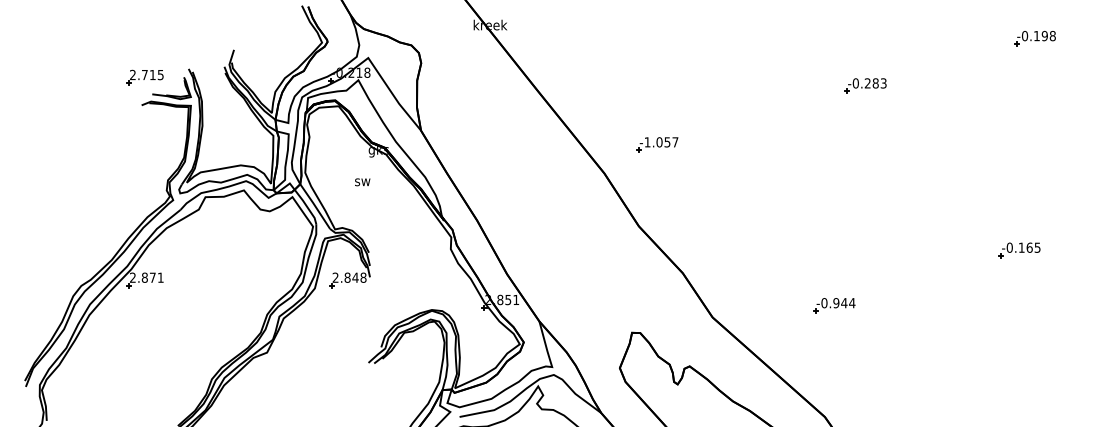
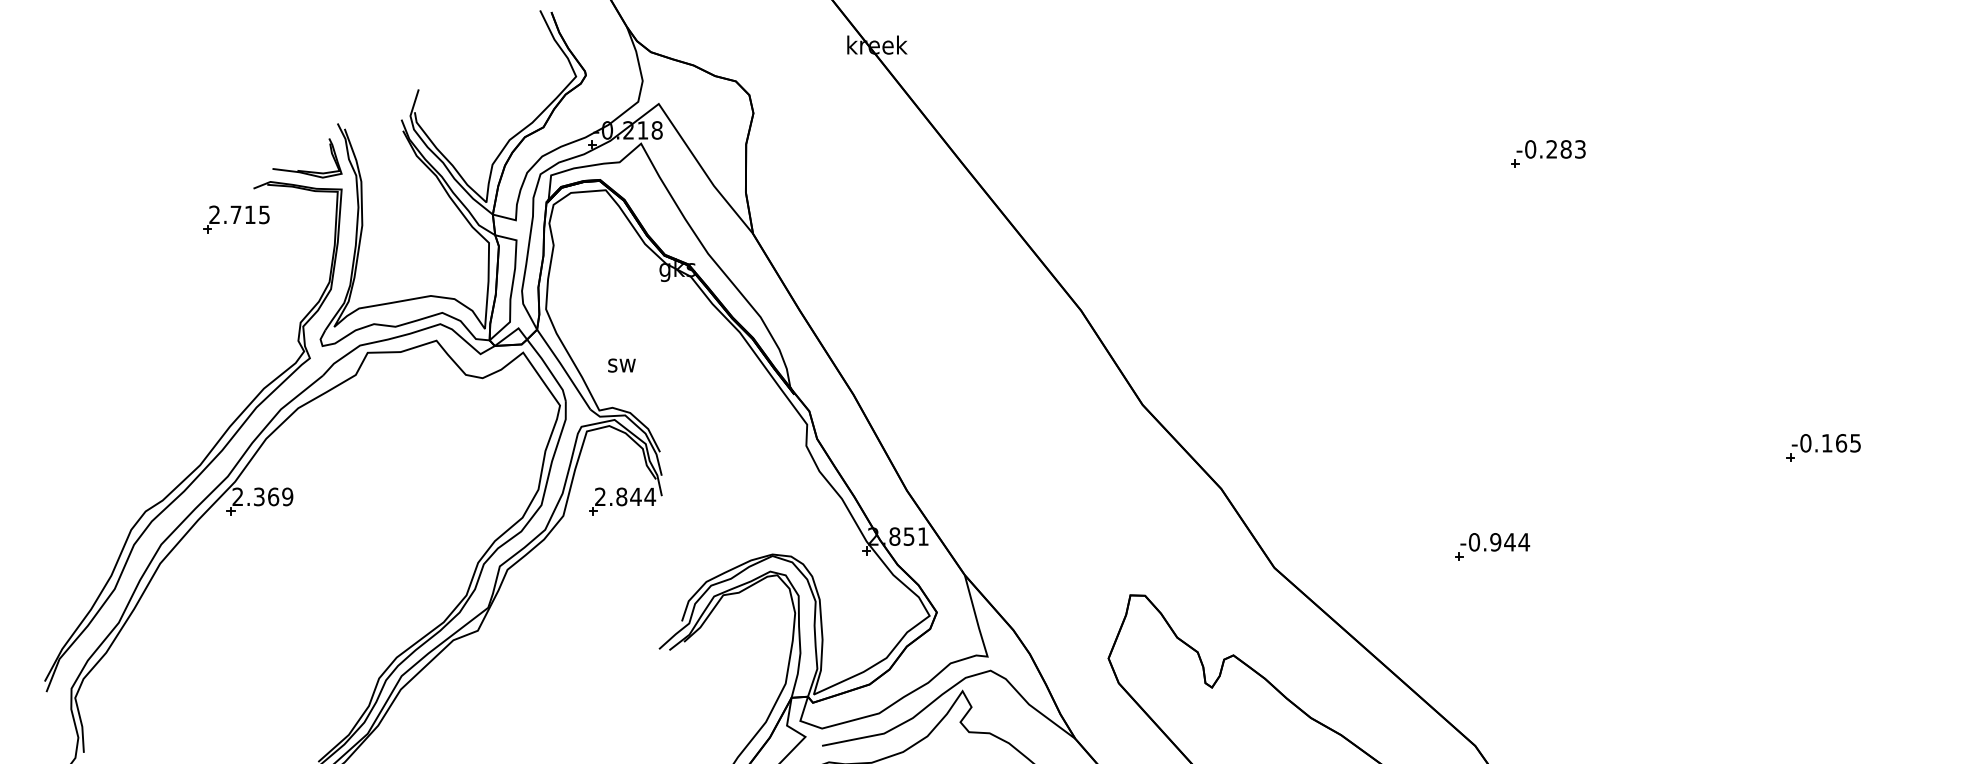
part: (1034, 38) -> (1850, 69), removed
part: (144, 77) -> (235, 219), moved
part: (657, 144) -> (1175, 258), removed
text: (362, 182) -> (621, 365), moved
text: (152, 277) -> (272, 496), 2.871 -> 2.369
text: (363, 277) -> (650, 496), 2.848 -> 2.844

